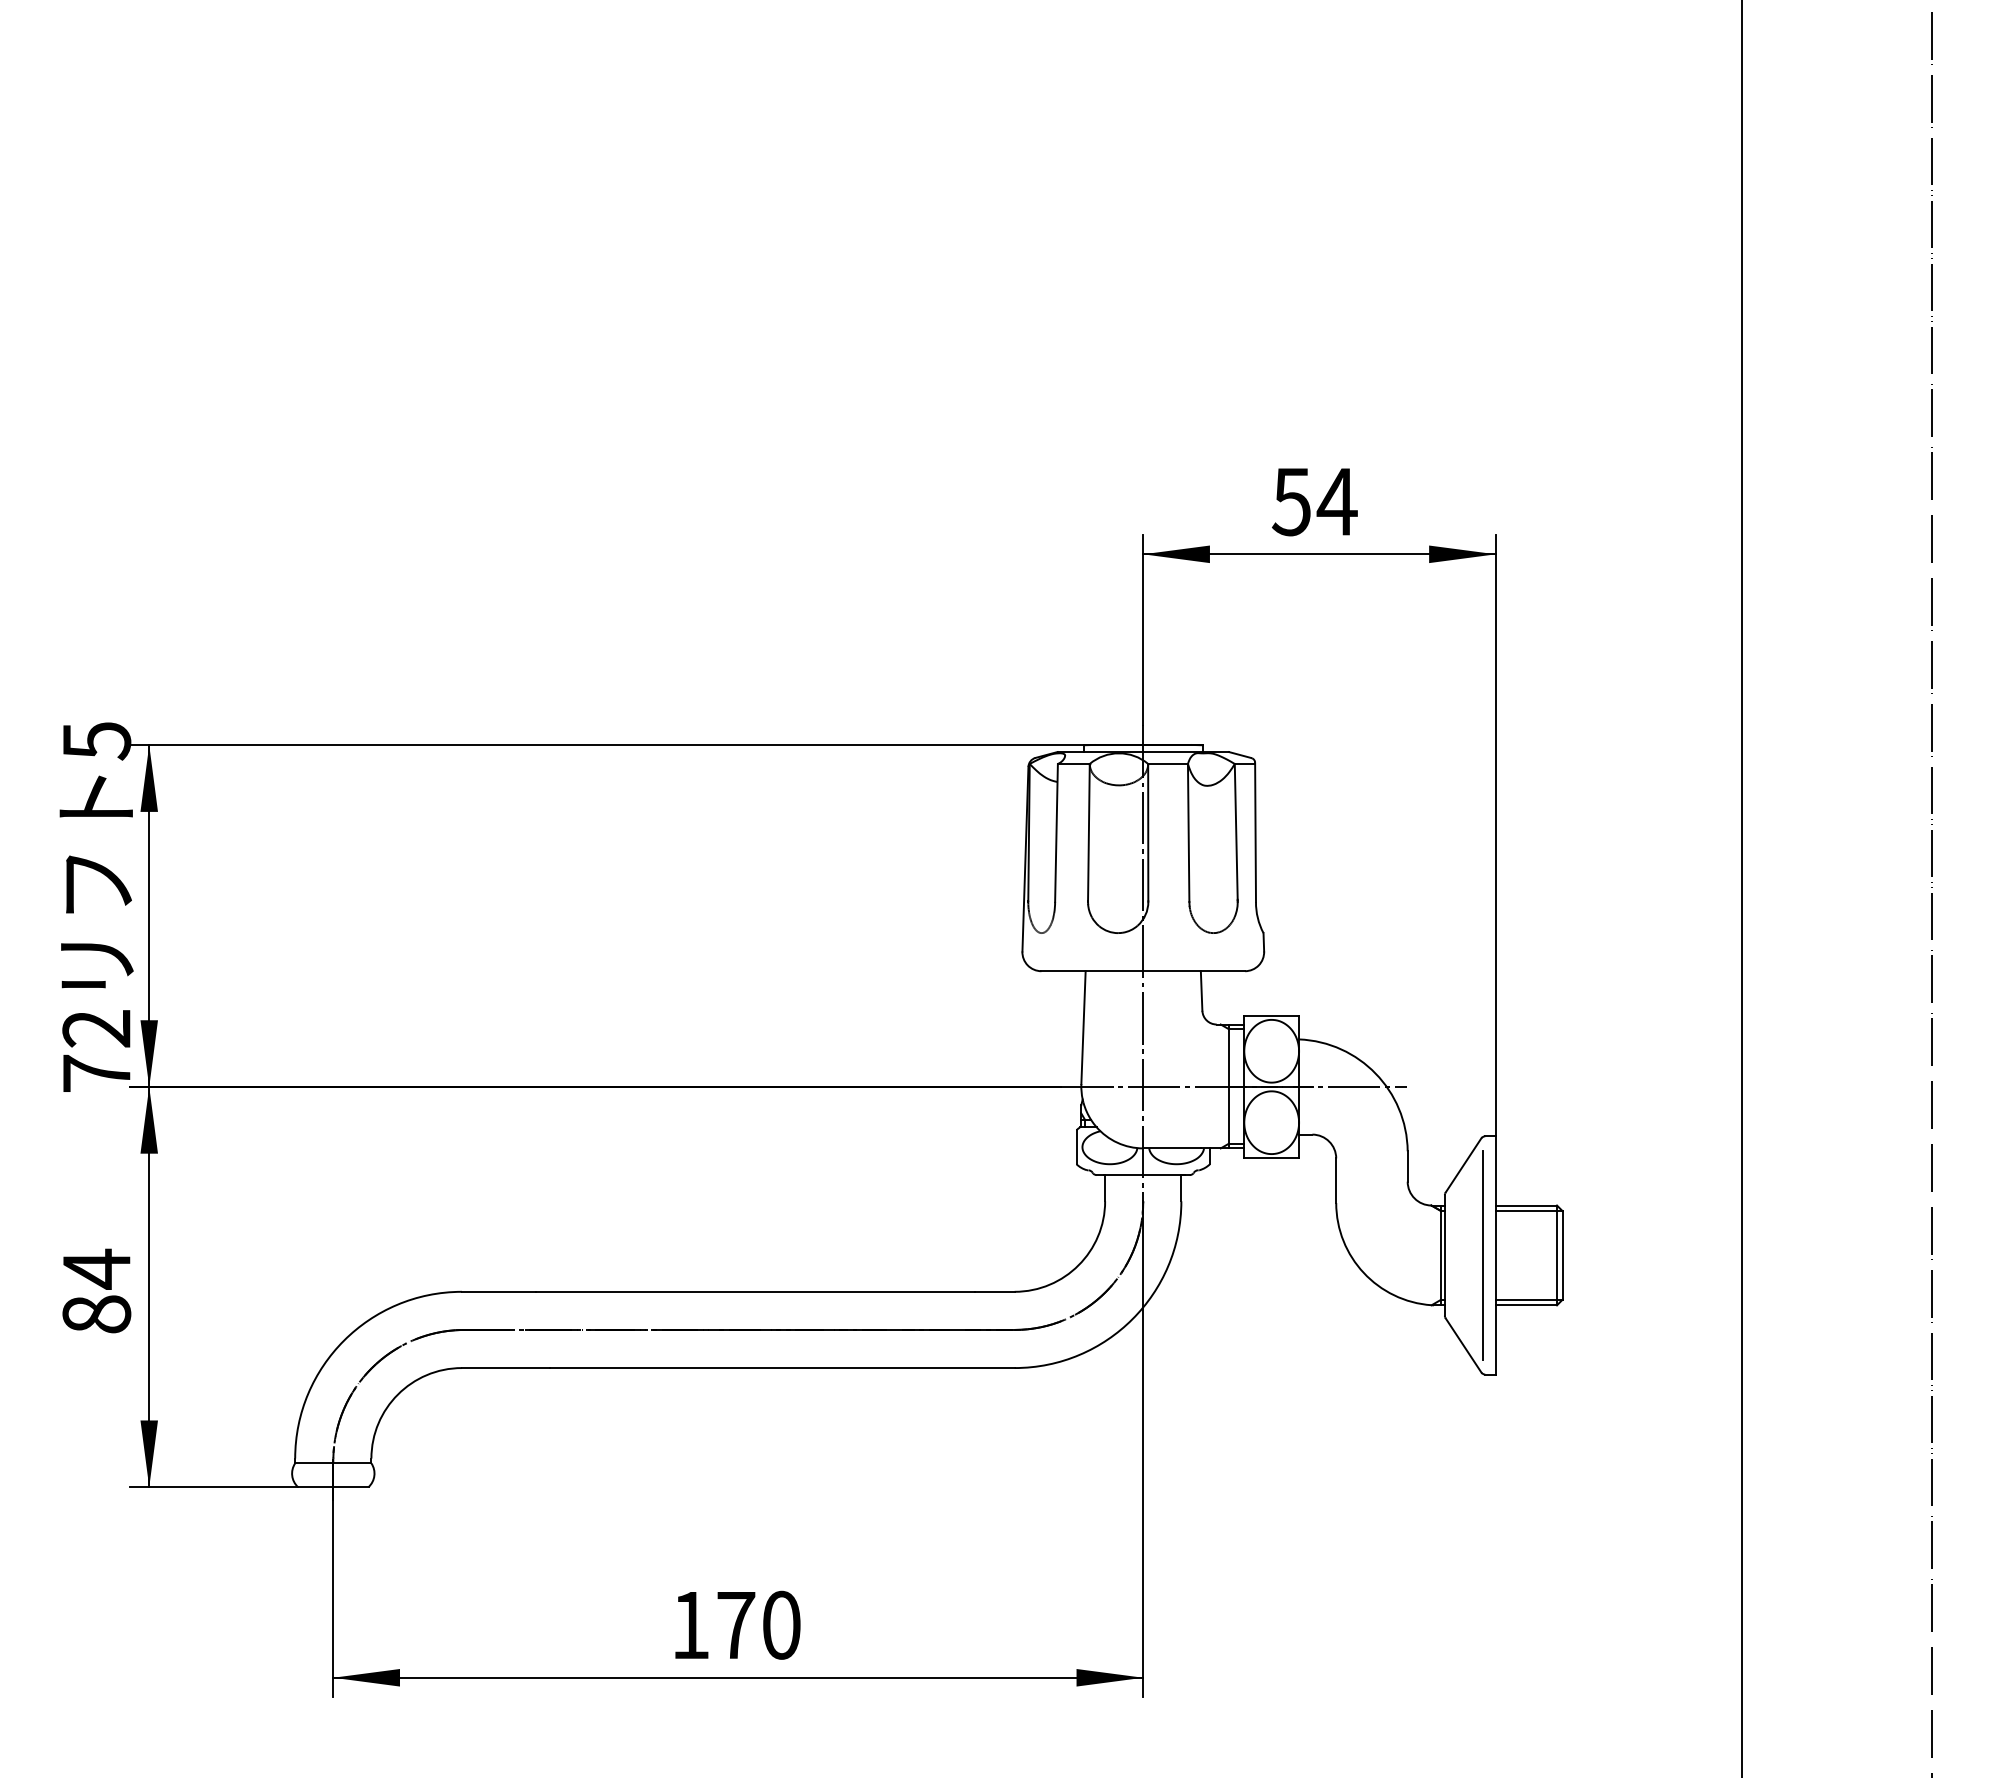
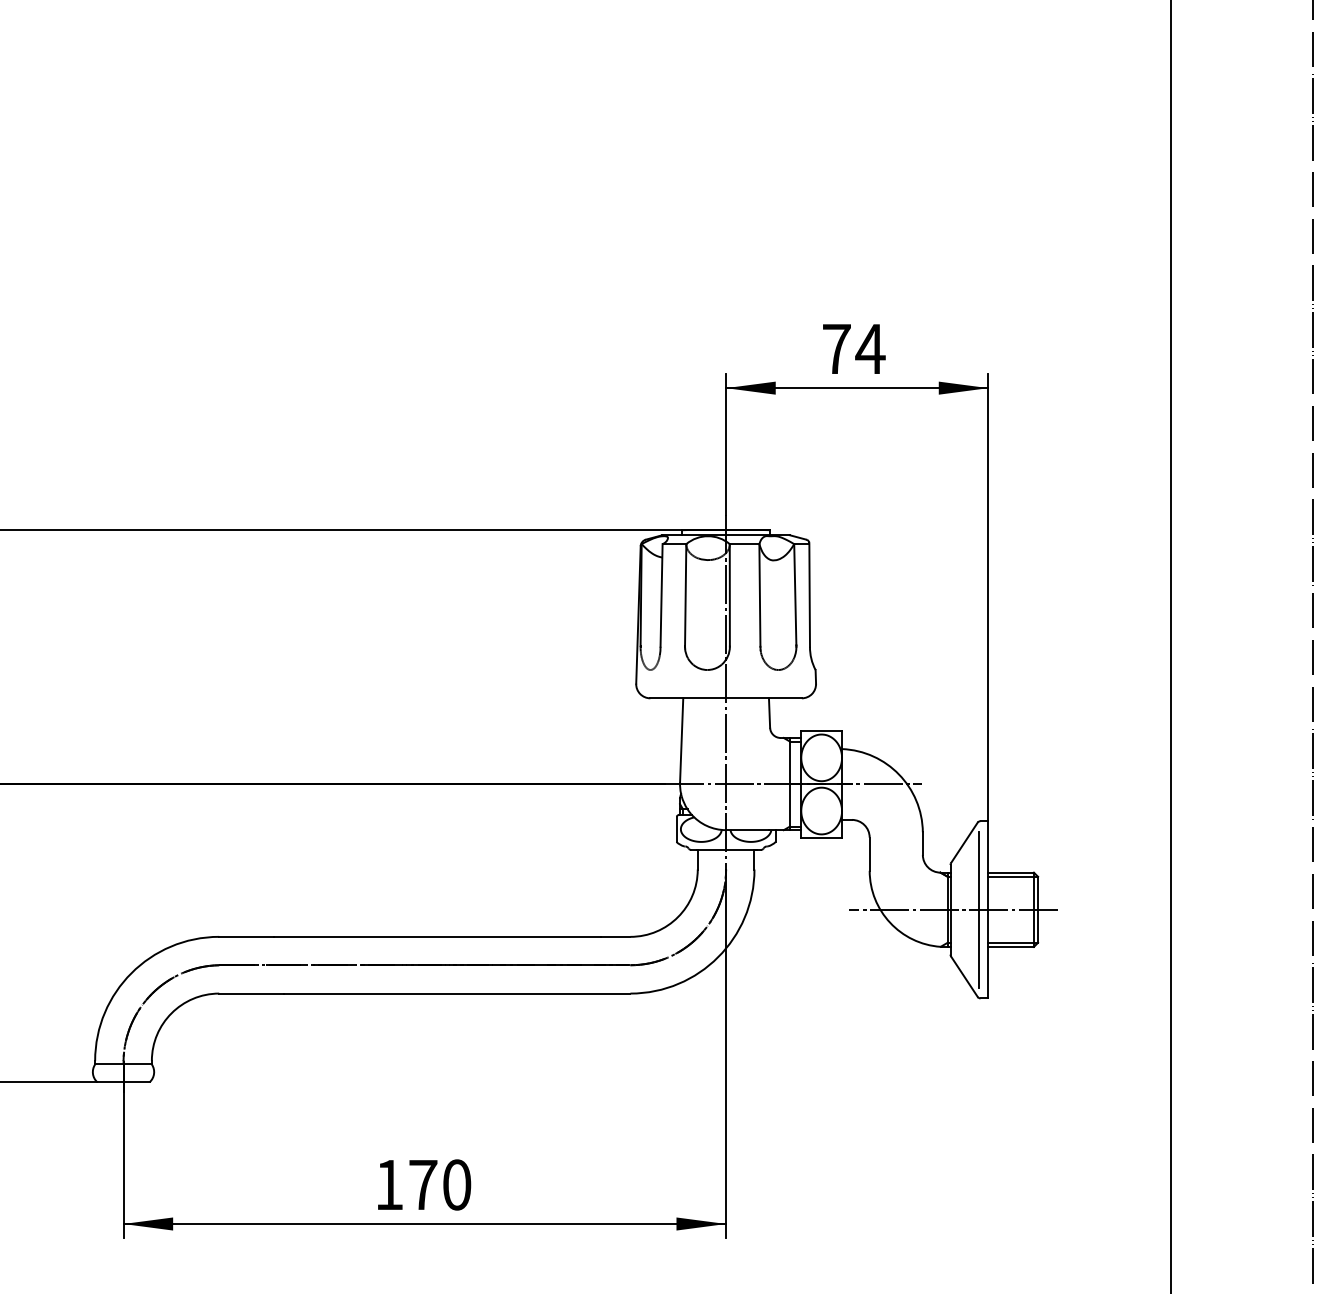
text: (1291, 502) -> (836, 349), 54 -> 74
line: (1448, 1255) -> (953, 909), added

